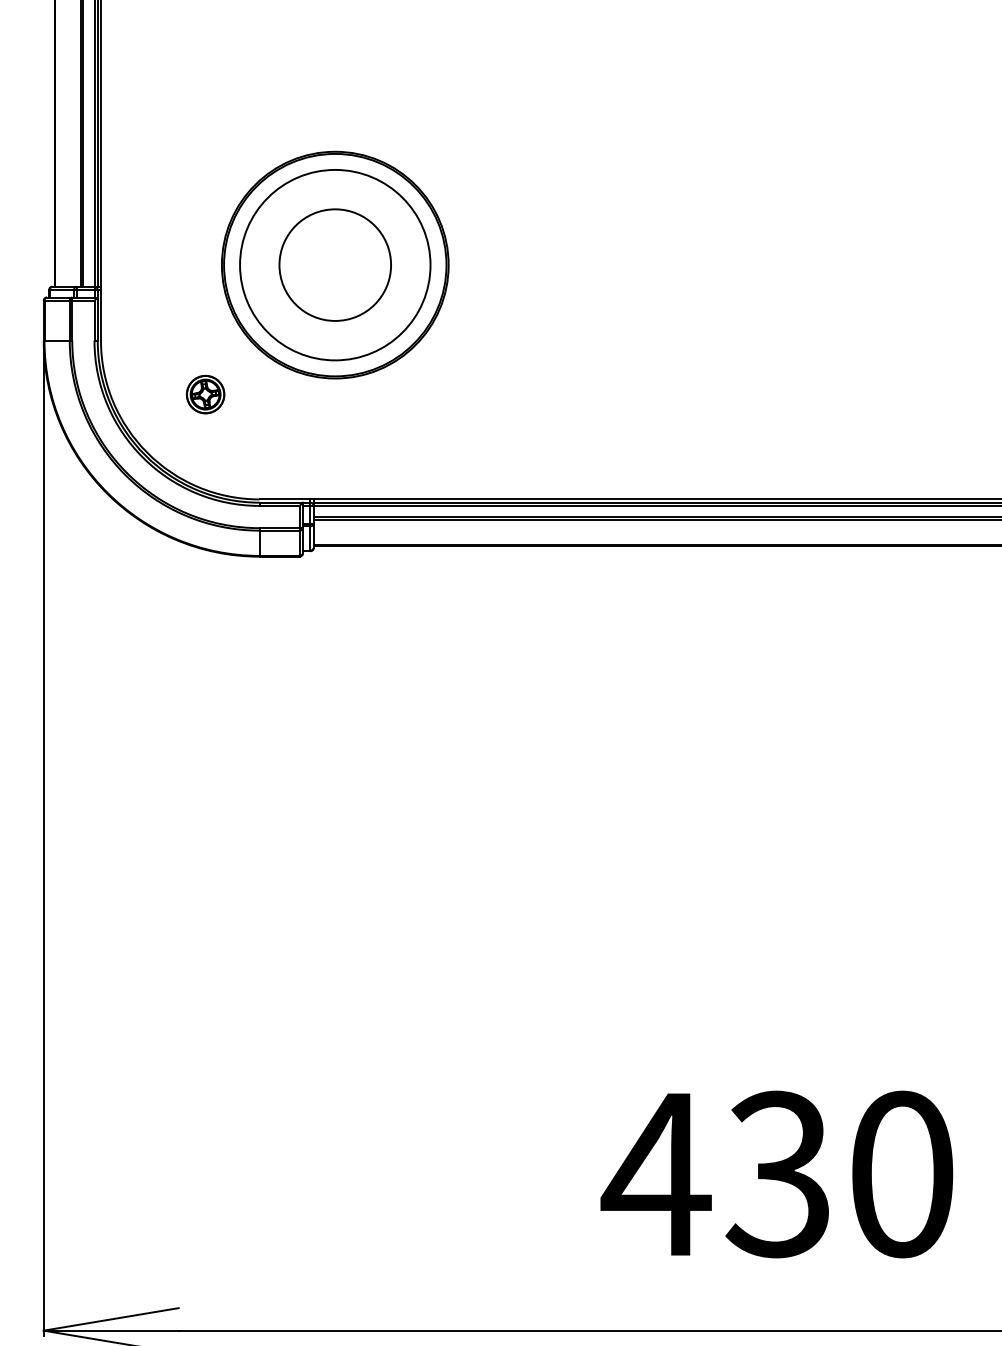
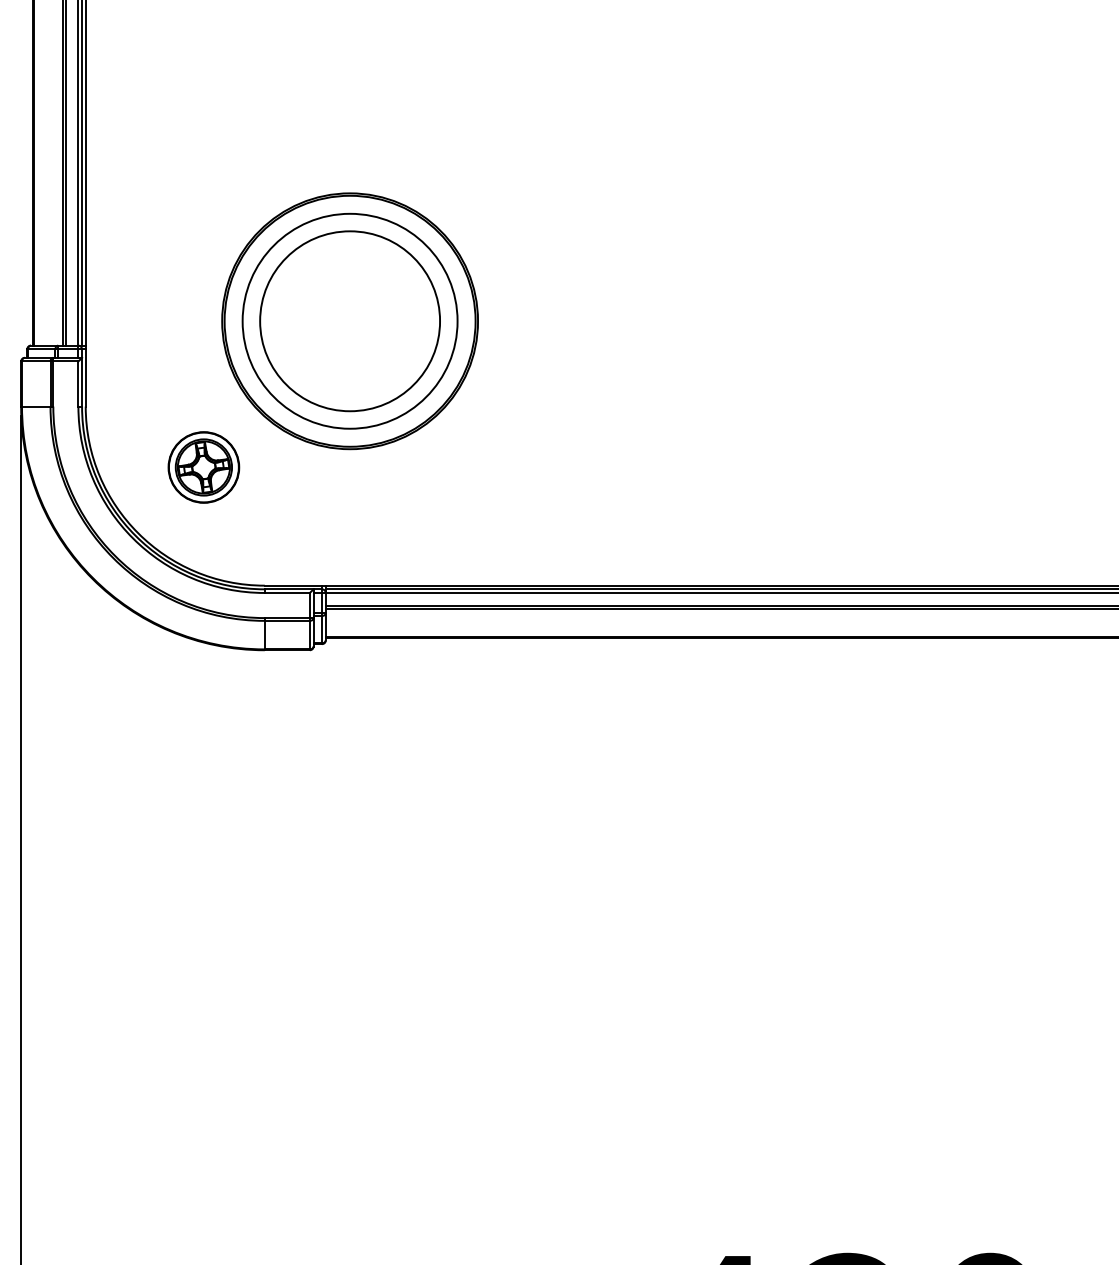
circle: (335, 264) -> (350, 320), size x1.43
part: (205, 394) -> (203, 467), size x1.67

